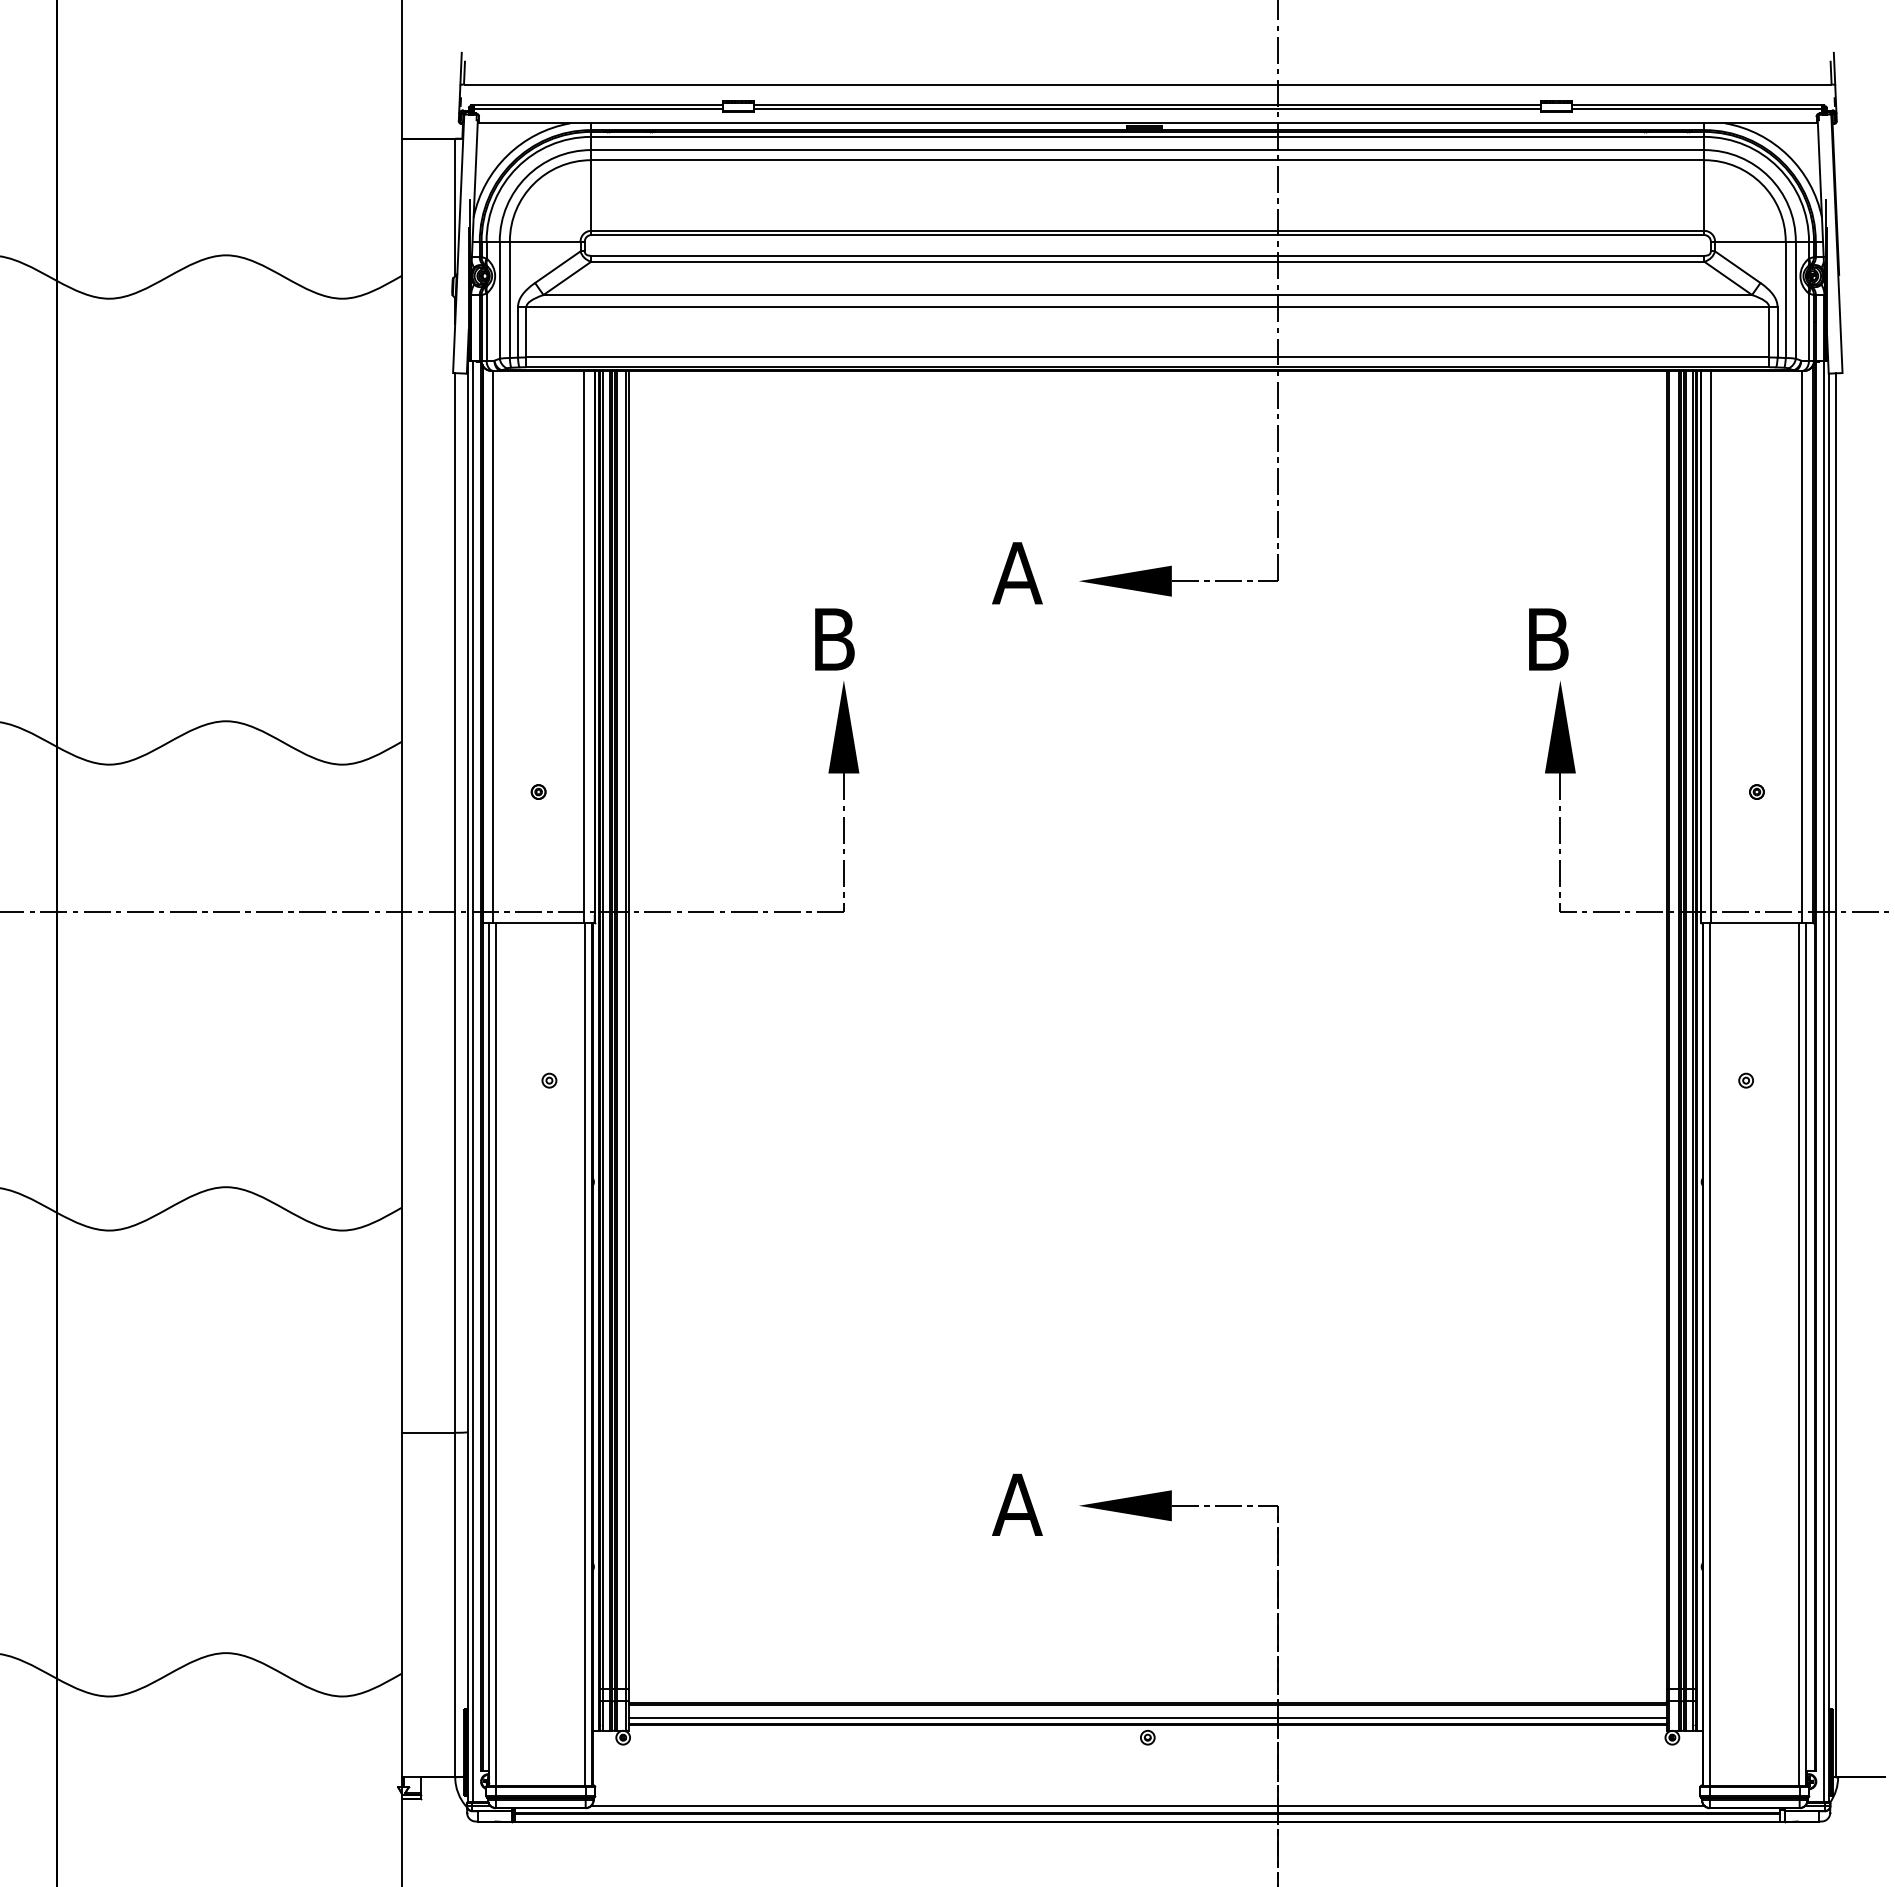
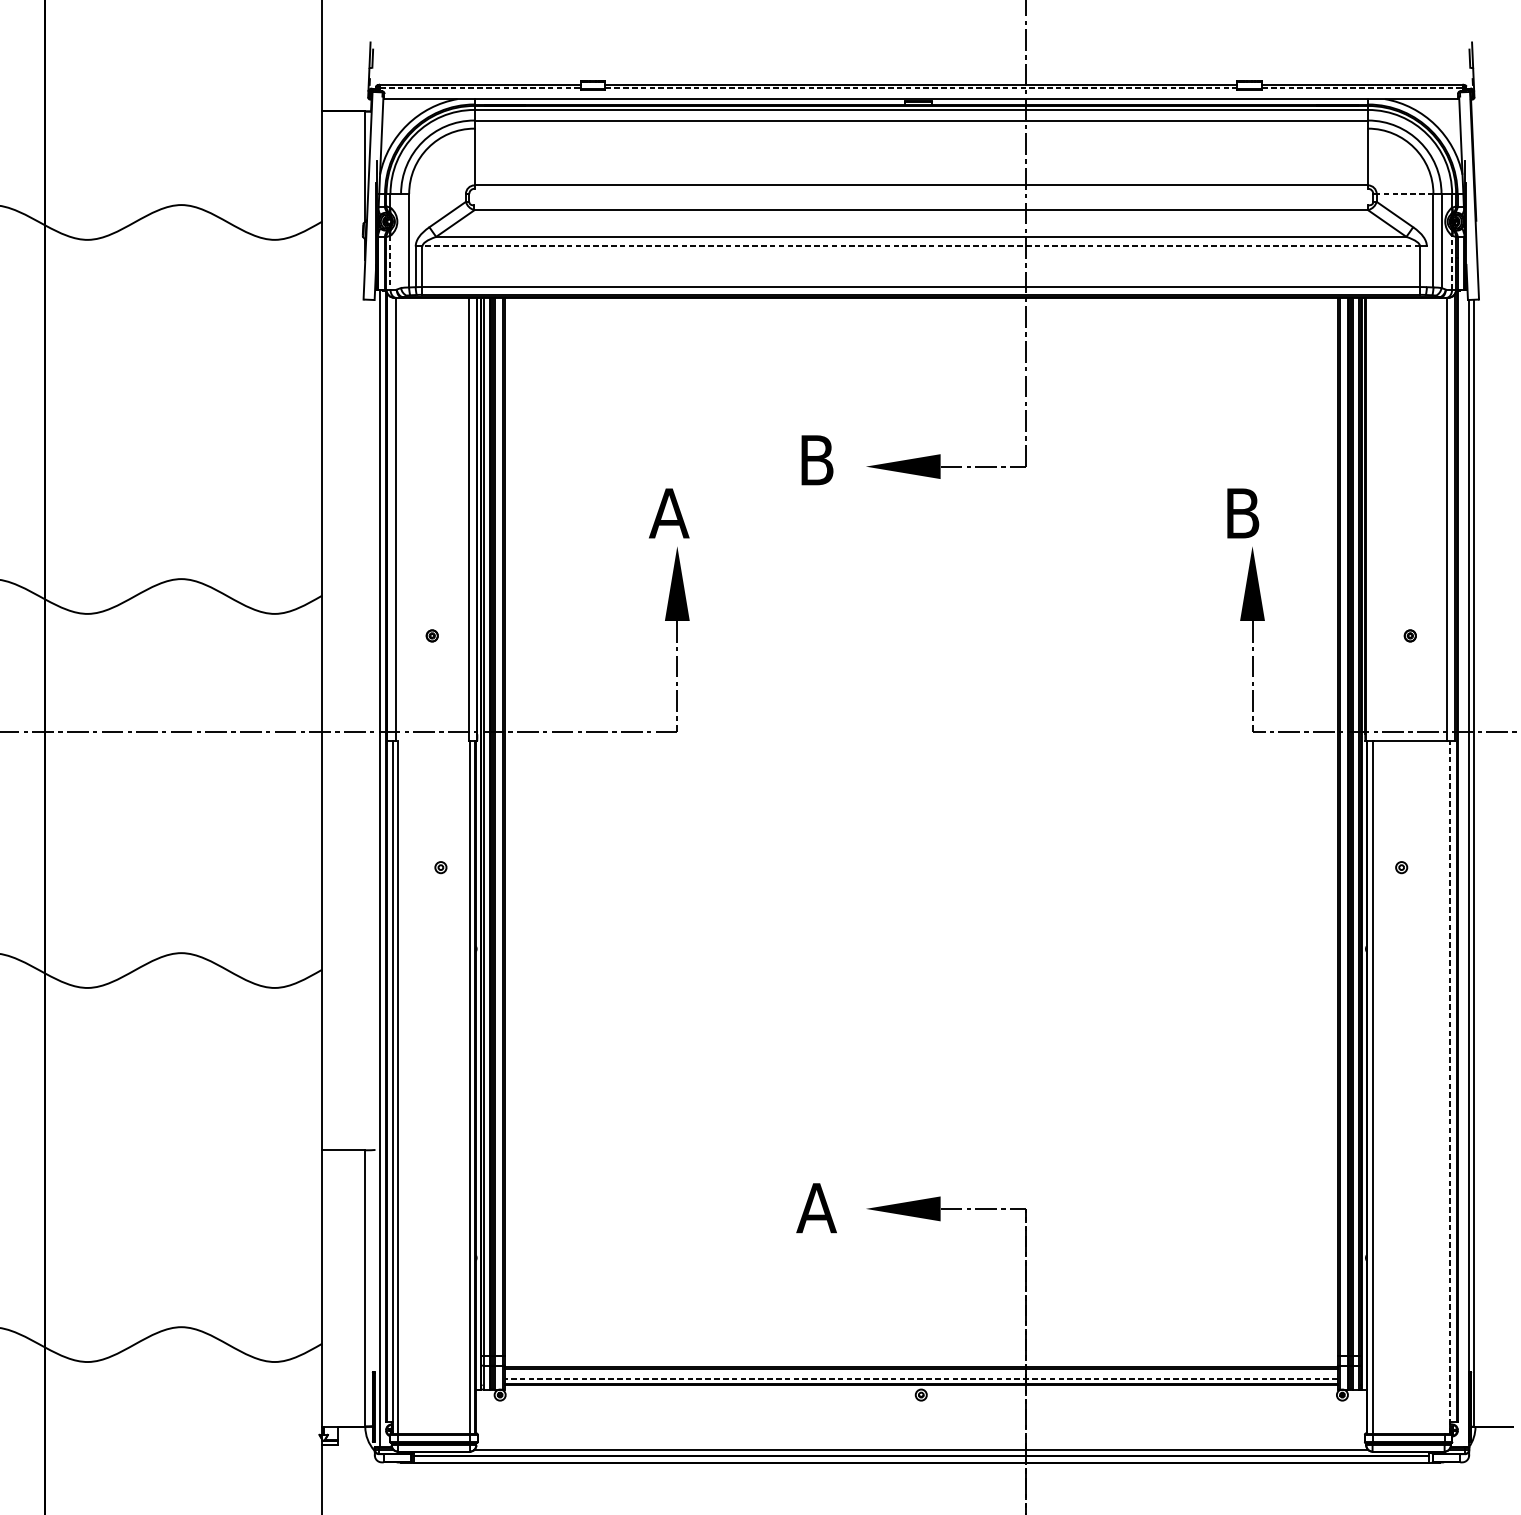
line: (1147, 84) -> (921, 67), removed
line: (598, 109) -> (480, 87), solid -> dashed
line: (1148, 109) -> (921, 87), solid -> dashed
line: (1697, 109) -> (1362, 87), solid -> dashed
line: (1147, 160) -> (921, 128), removed
line: (1147, 235) -> (921, 189), removed
line: (544, 241) -> (436, 193), removed
line: (1749, 241) -> (1404, 193), solid -> dashed
line: (1147, 255) -> (921, 205), removed
line: (499, 299) -> (400, 240), removed
line: (1147, 306) -> (921, 246), solid -> dashed
line: (486, 327) -> (390, 262), solid -> dashed
line: (1809, 327) -> (1452, 262), solid -> dashed
line: (1777, 331) -> (1426, 266), removed
text: (1017, 573) -> (816, 460), A -> B
text: (833, 639) -> (668, 513), B -> A
line: (1711, 647) -> (1373, 519), removed
line: (455, 902) -> (365, 724), removed
line: (538, 923) -> (432, 741), removed
line: (467, 1075) -> (375, 863), removed
line: (1824, 1081) -> (1464, 868), removed
line: (1806, 1353) -> (1450, 1086), solid -> dashed
line: (1799, 1354) -> (1444, 1087), removed
line: (1147, 1717) -> (921, 1378), solid -> dashed

